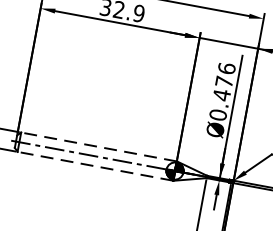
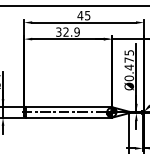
text: (225, 67) -> (128, 52), Ø0.476 -> Ø0.475
line: (98, 147) -> (68, 107), dashed -> solid
line: (94, 165) -> (68, 117), dashed -> solid

